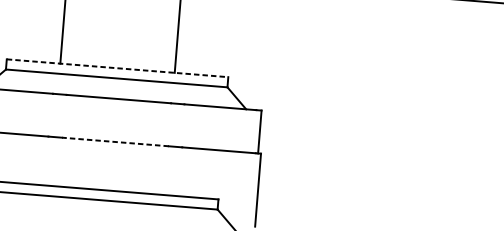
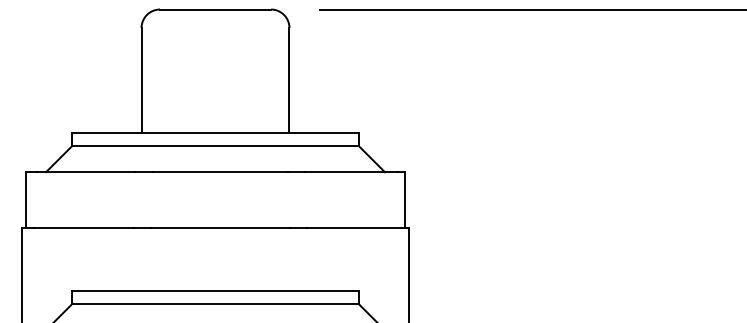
line: (118, 68) -> (216, 132), dashed -> solid
line: (115, 141) -> (220, 227), dashed -> solid

